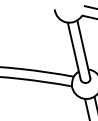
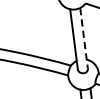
line: (83, 49) -> (83, 38), solid -> dashed

